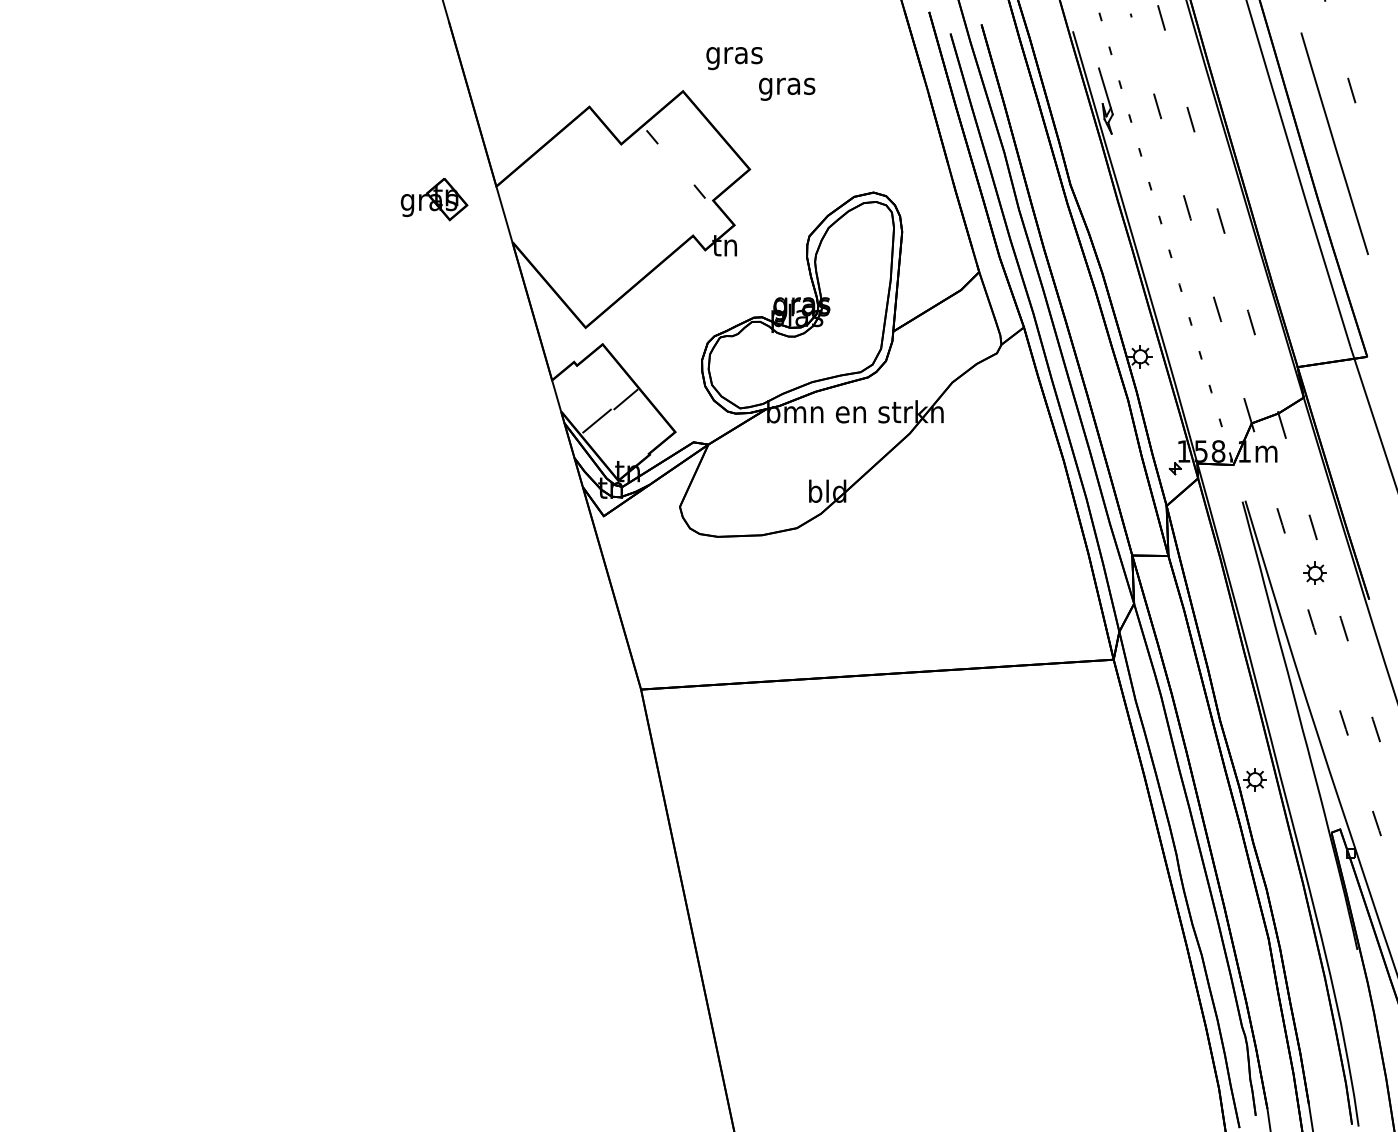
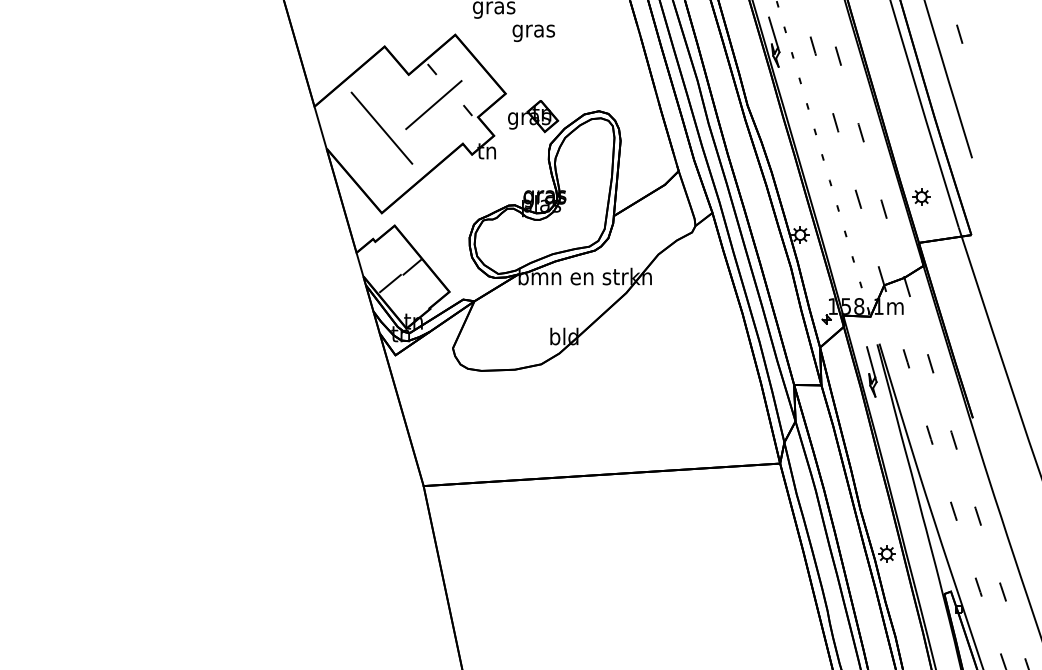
line: (654, 184) -> (433, 105), added
part: (434, 199) -> (533, 116), moved
line: (585, 215) -> (381, 128), added
part: (1235, 537) -> (872, 371), added
part: (1314, 572) -> (921, 196), moved

